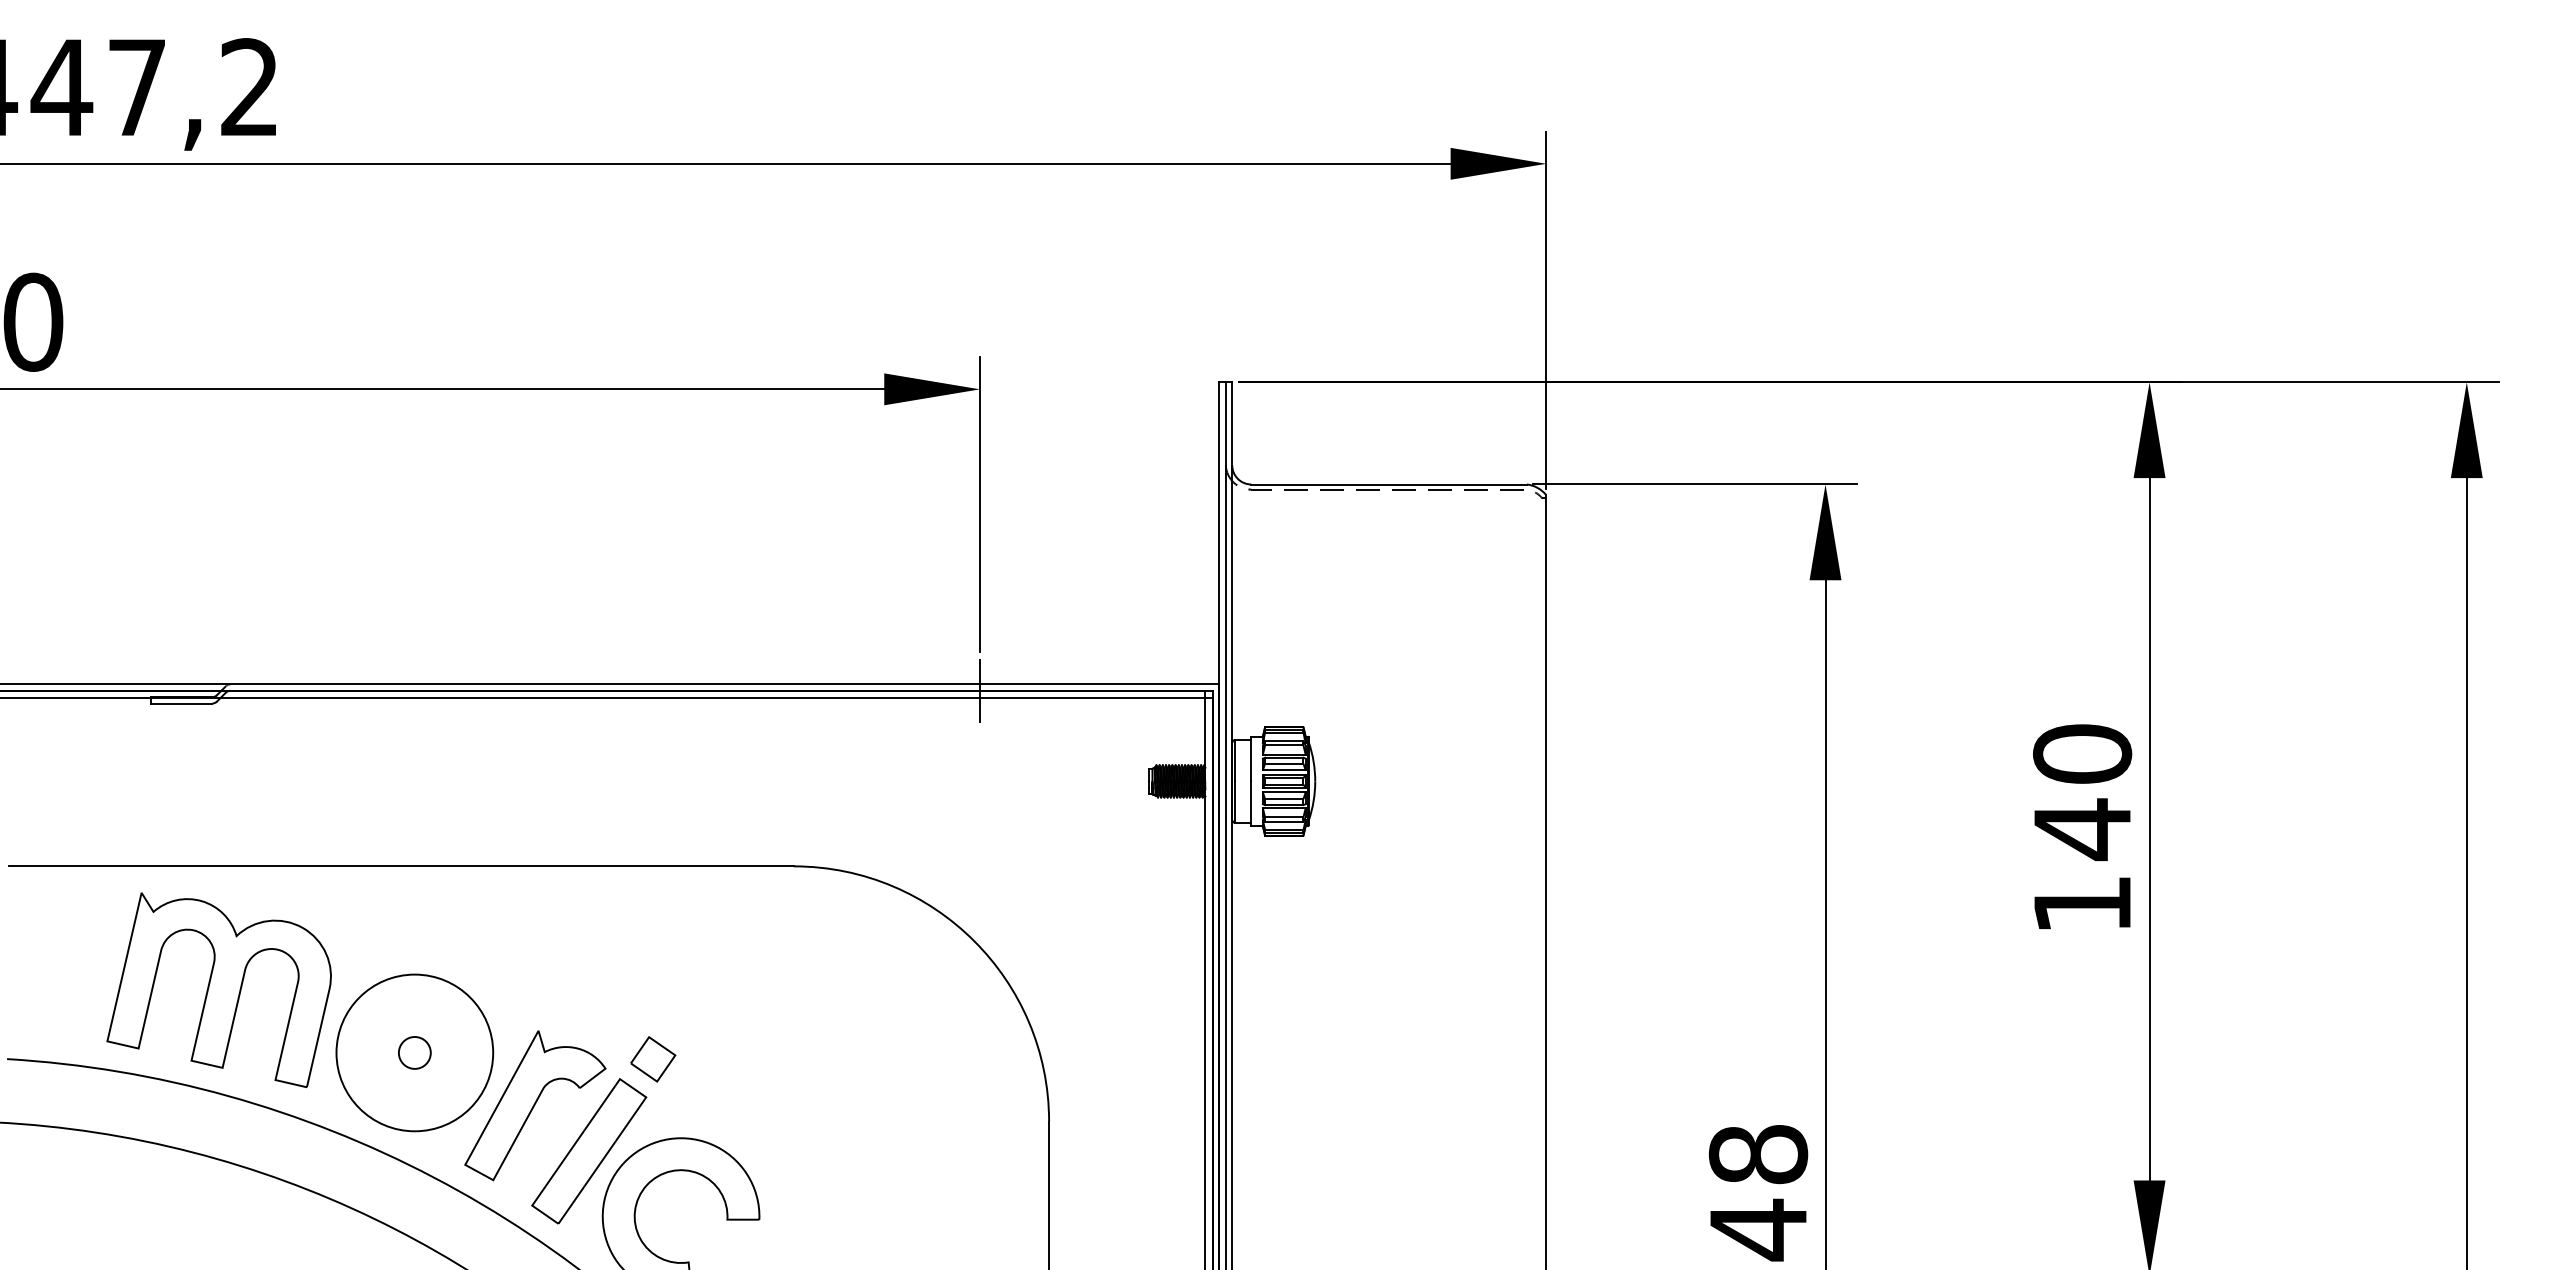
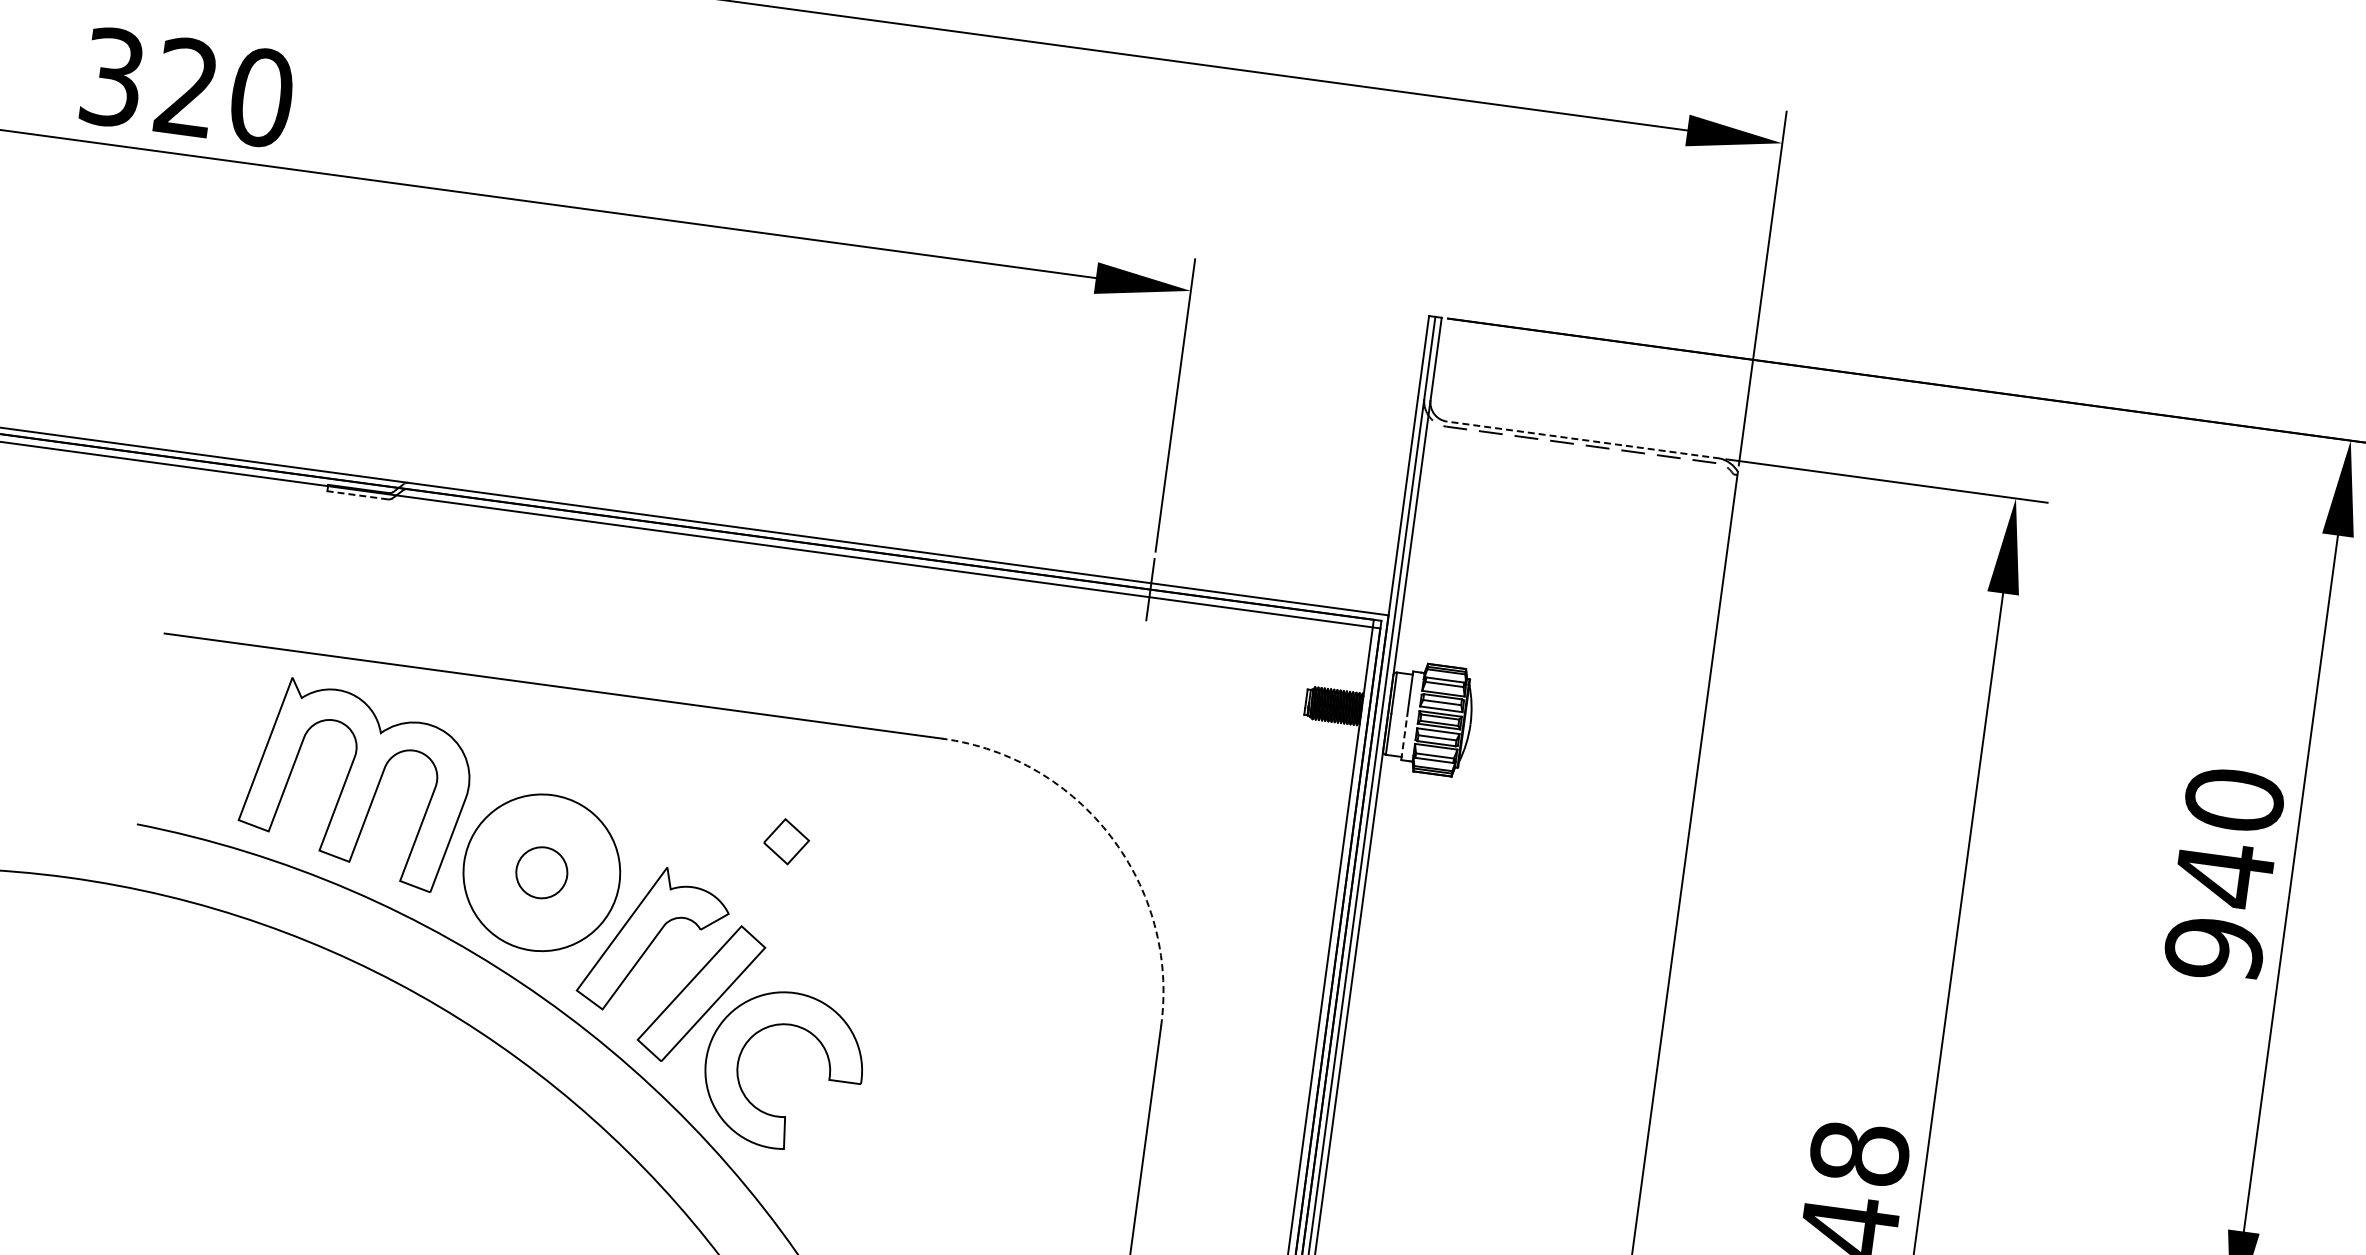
line: (1389, 484) -> (1583, 440), solid -> dashed
line: (181, 703) -> (357, 495), solid -> dashed
line: (1251, 803) -> (1404, 737), solid -> dashed
text: (2082, 904) -> (2214, 949), 140 -> 940
arc: (974, 941) -> (1111, 837), solid -> dashed
circle: (414, 1052) -> (541, 872), size x1.6
part: (653, 1059) -> (786, 841), moved

